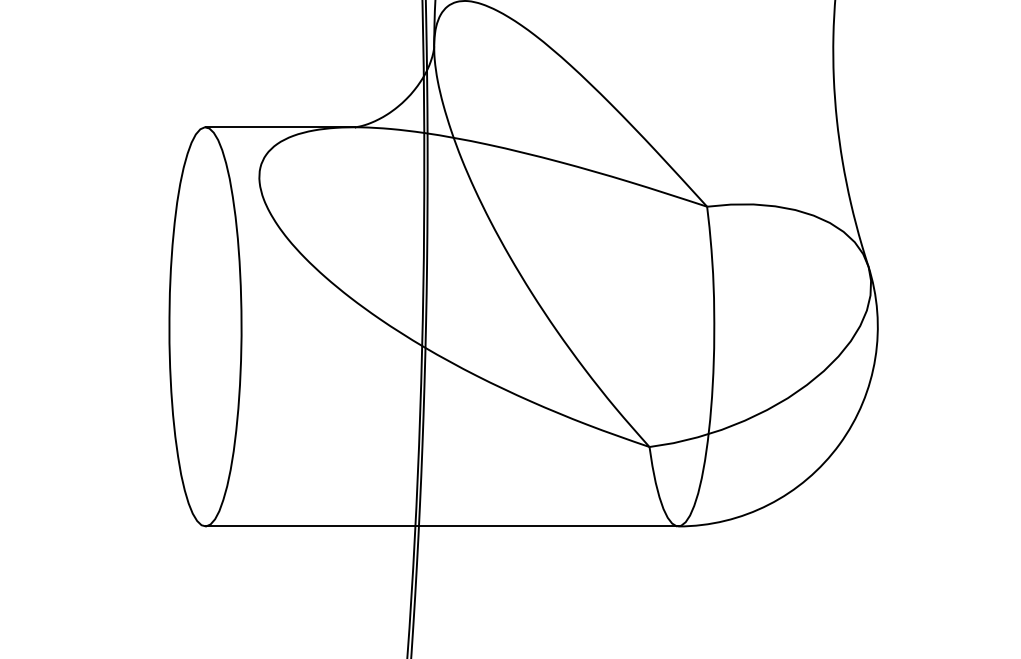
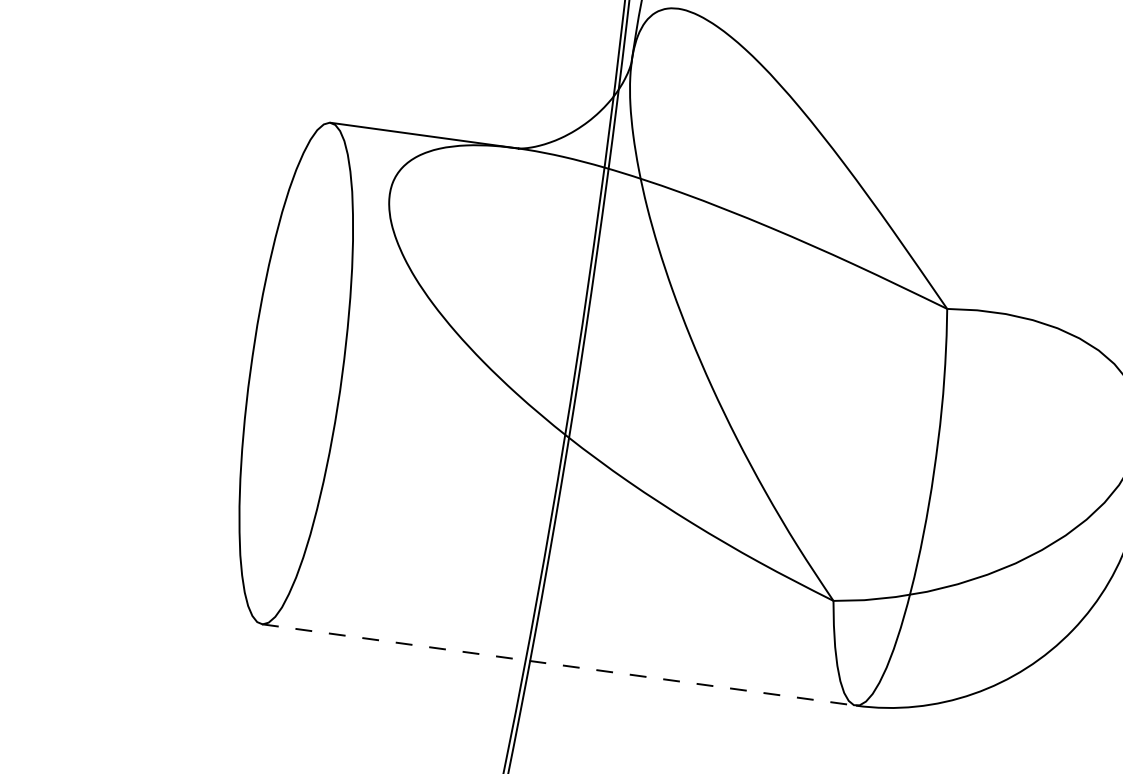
line: (442, 526) -> (559, 665), solid -> dashed

